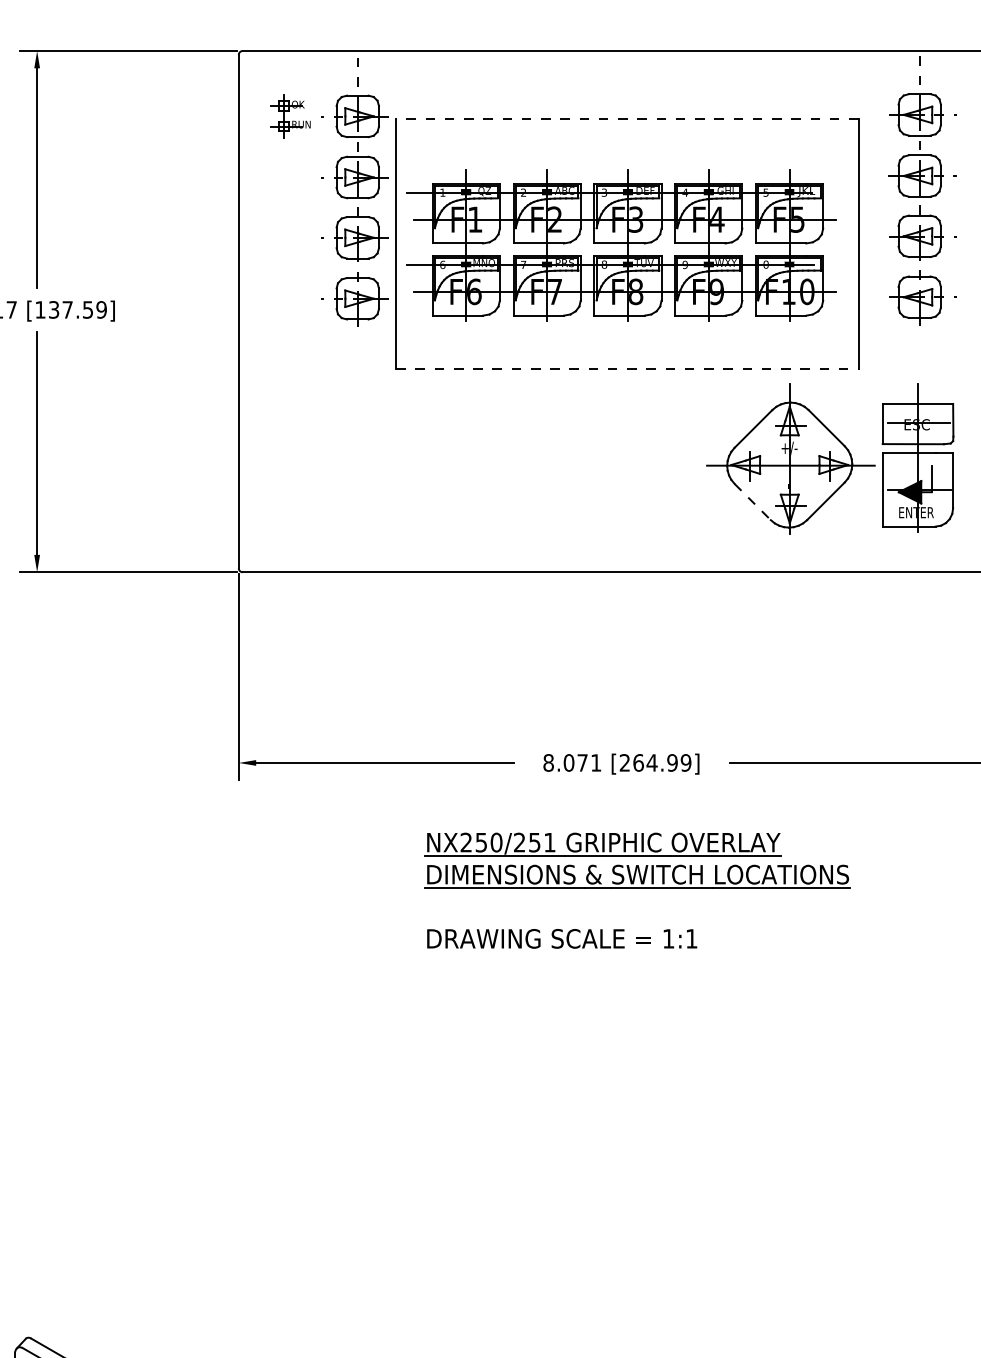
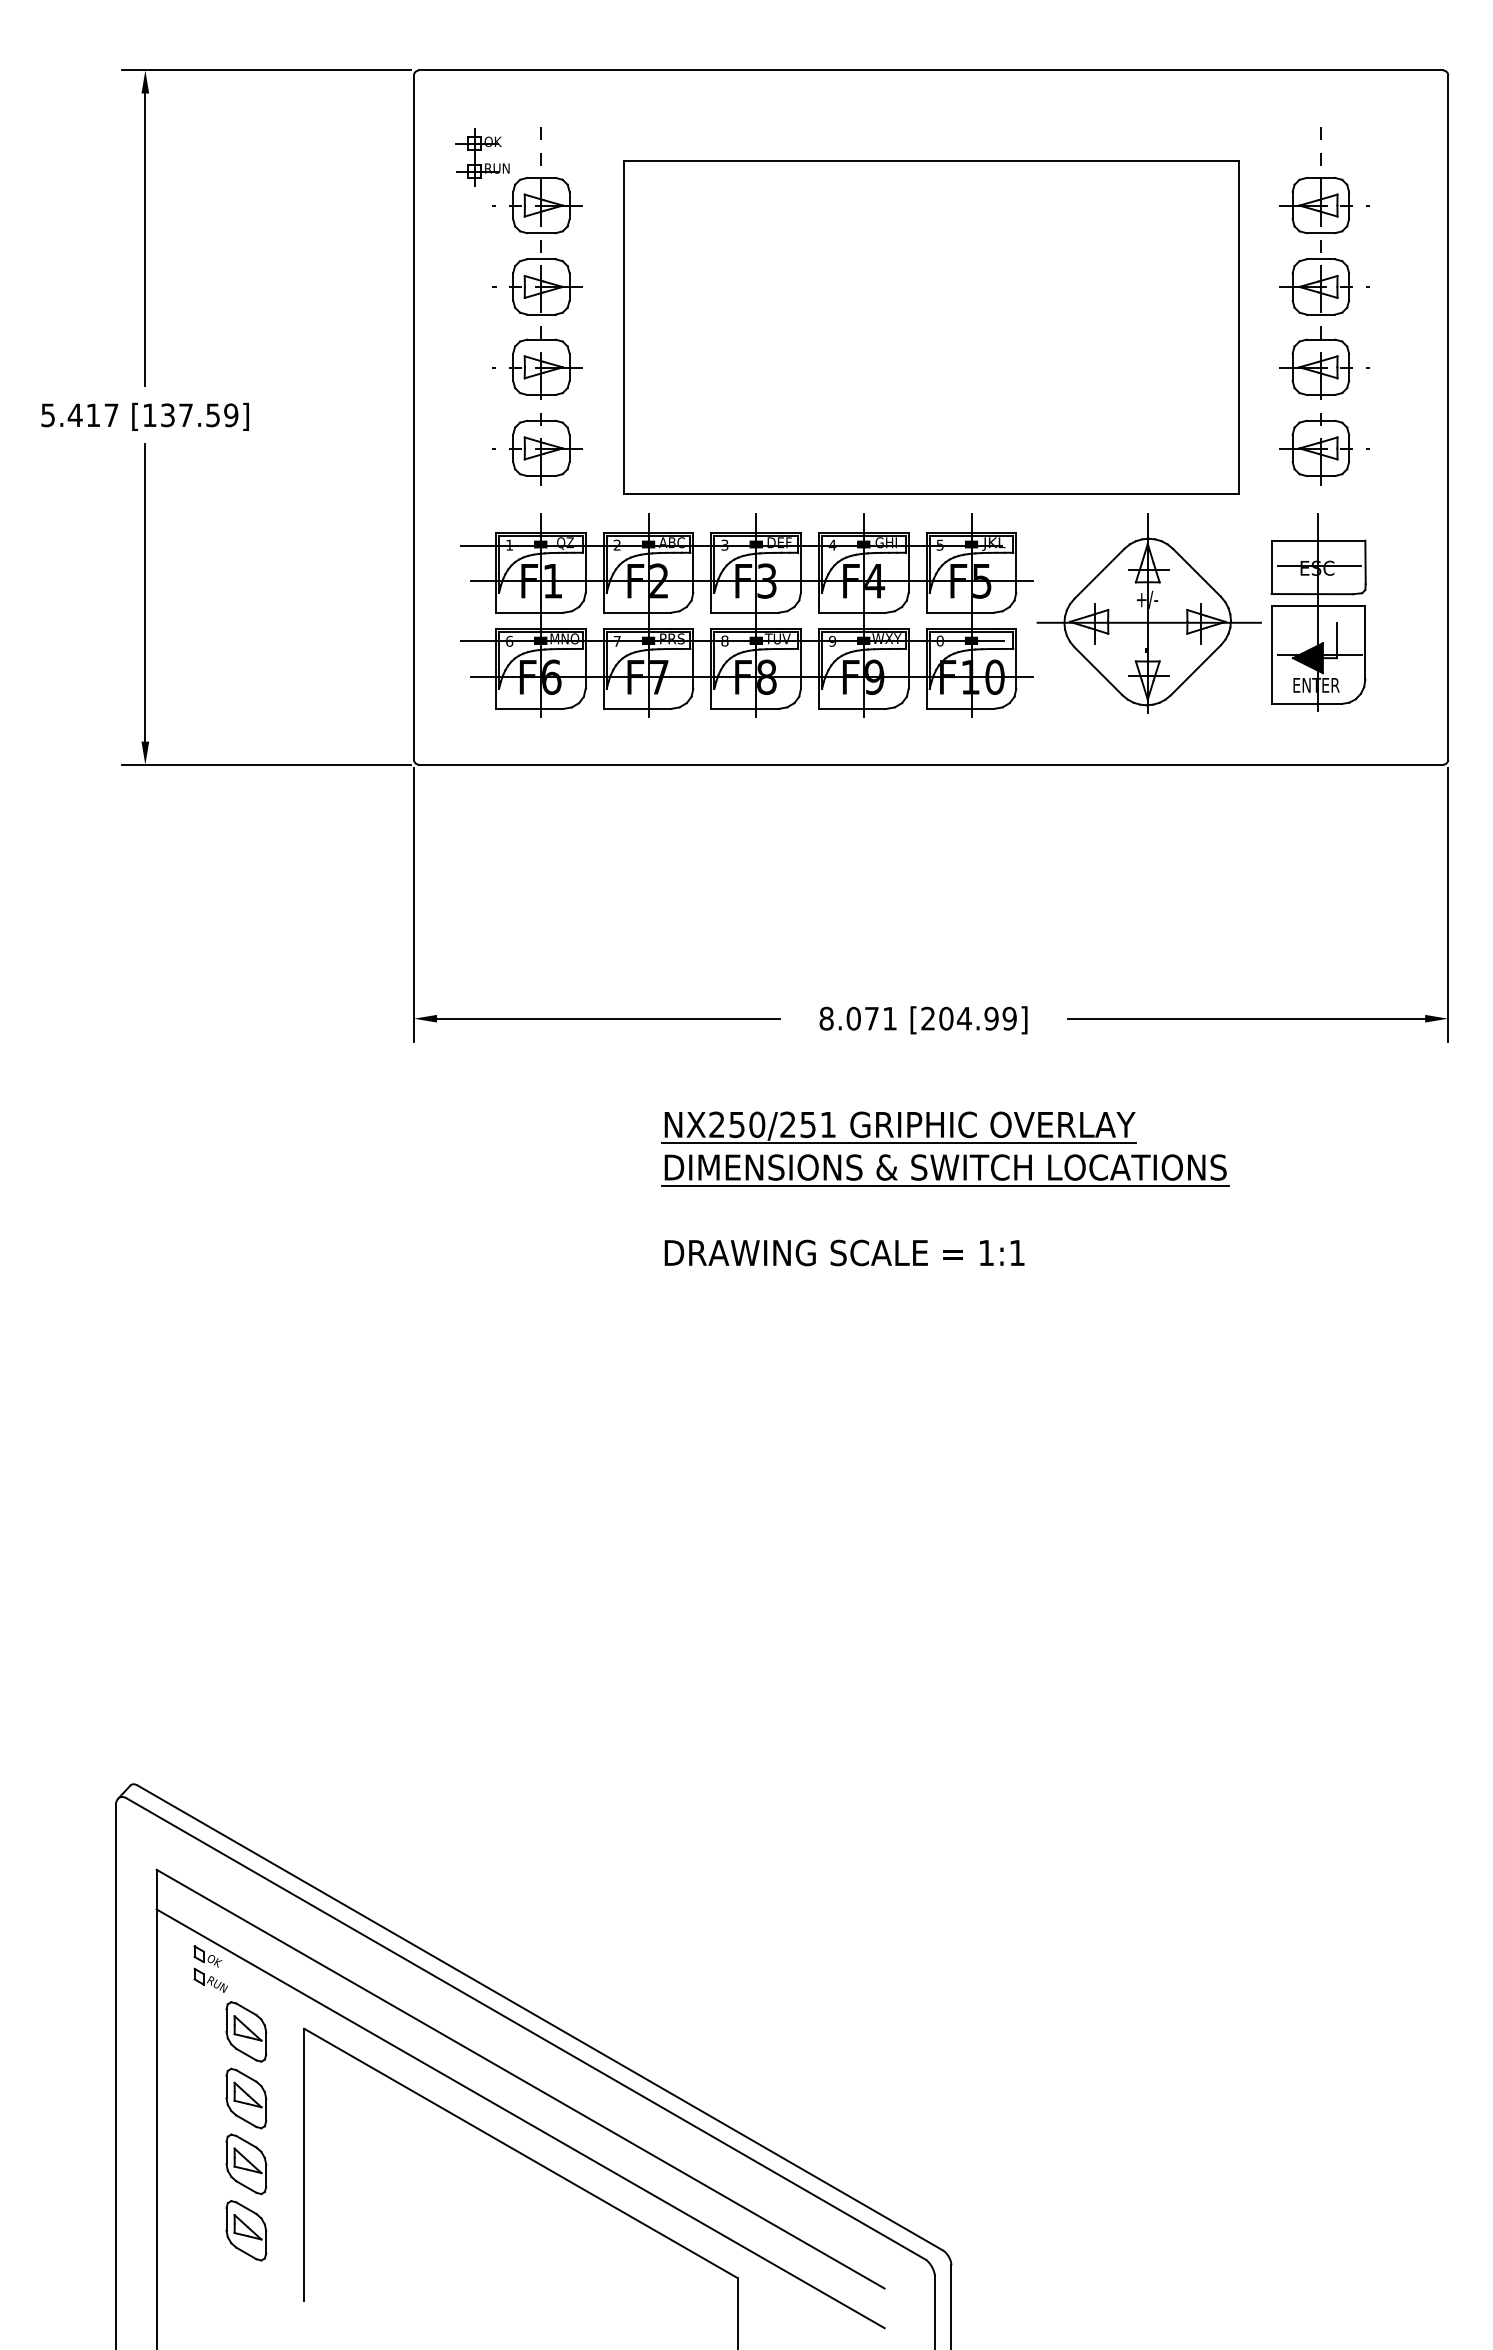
line: (627, 119) -> (931, 161), dashed -> solid
part: (922, 190) -> (1324, 306), moved
part: (354, 192) -> (537, 306), moved
part: (620, 245) -> (746, 615), moved
line: (627, 369) -> (931, 494), dashed -> solid
line: (752, 502) -> (1098, 671), dashed -> solid
text: (638, 762) -> (946, 1018), [264.99] -> [204.99]

